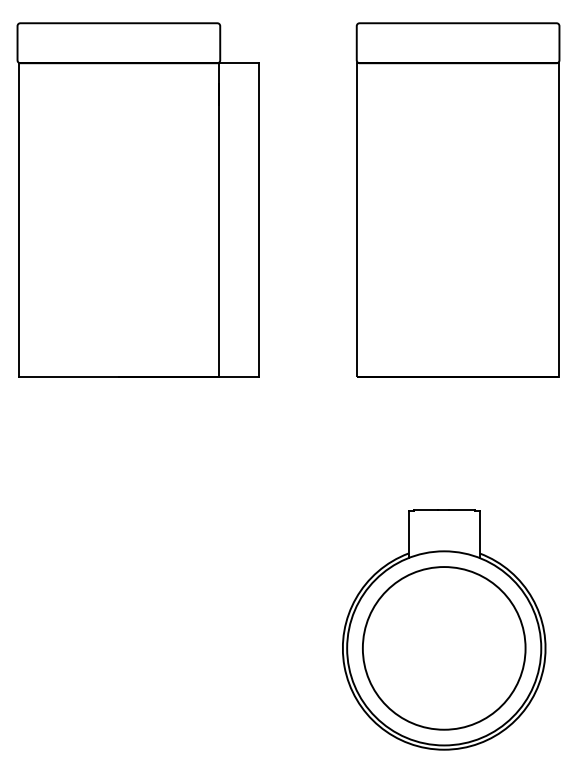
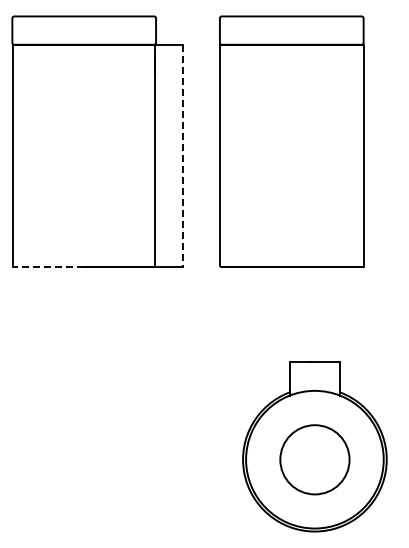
part: (457, 199) -> (291, 141), moved
line: (258, 220) -> (183, 156), solid -> dashed
line: (68, 377) -> (48, 267), solid -> dashed
circle: (443, 648) -> (314, 459), size x0.6

